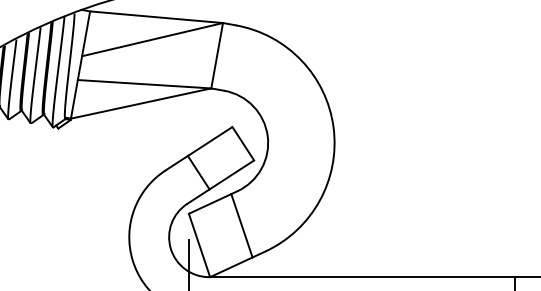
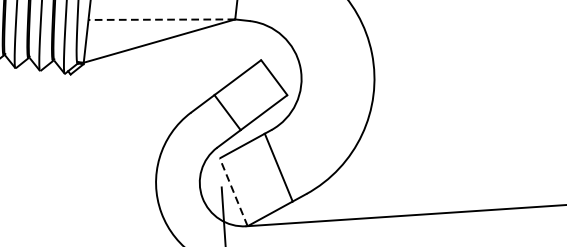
line: (144, 84) -> (161, 19), solid -> dashed
line: (199, 245) -> (233, 192), solid -> dashed

